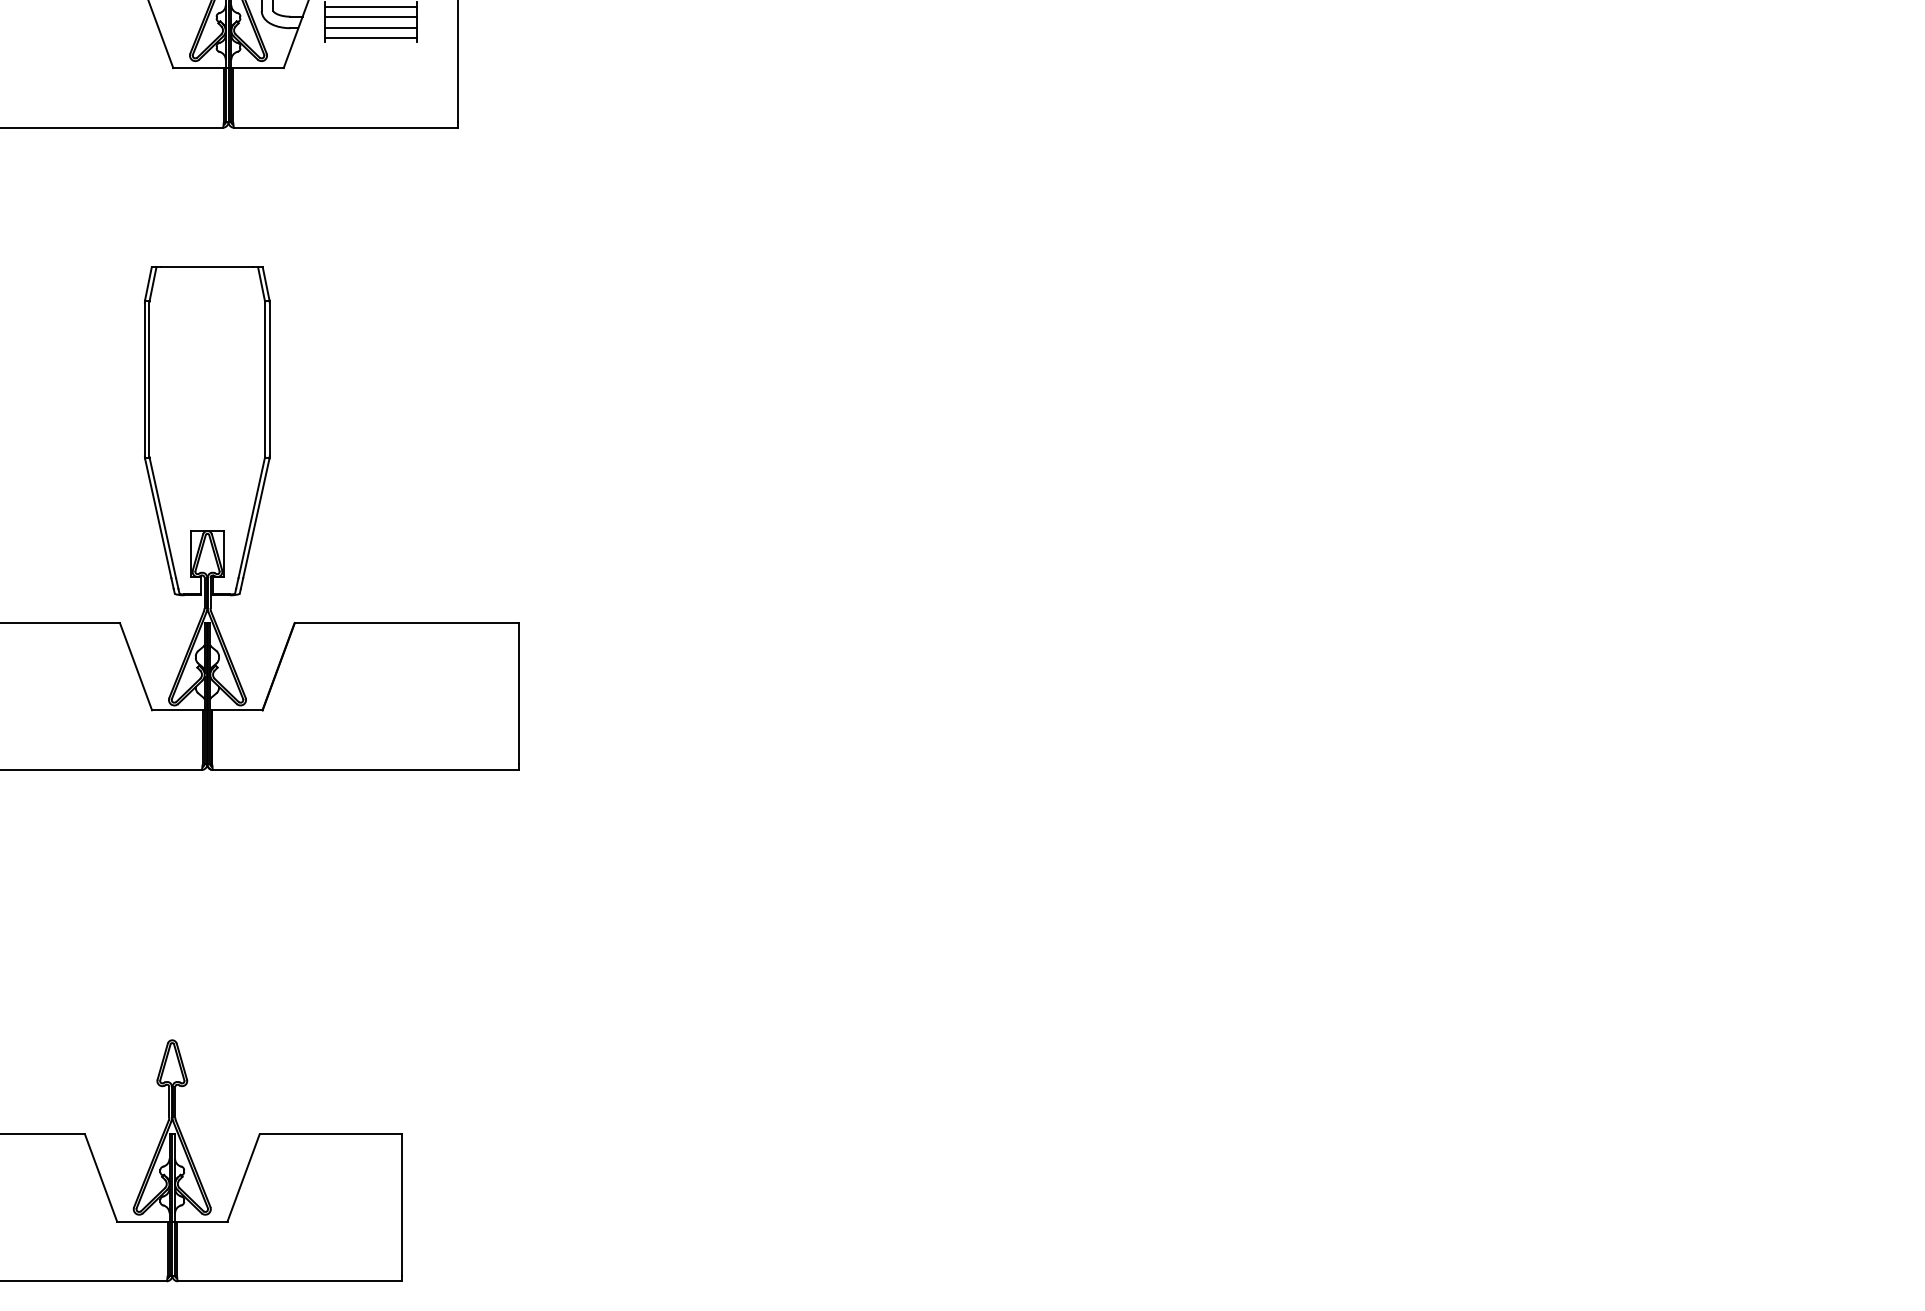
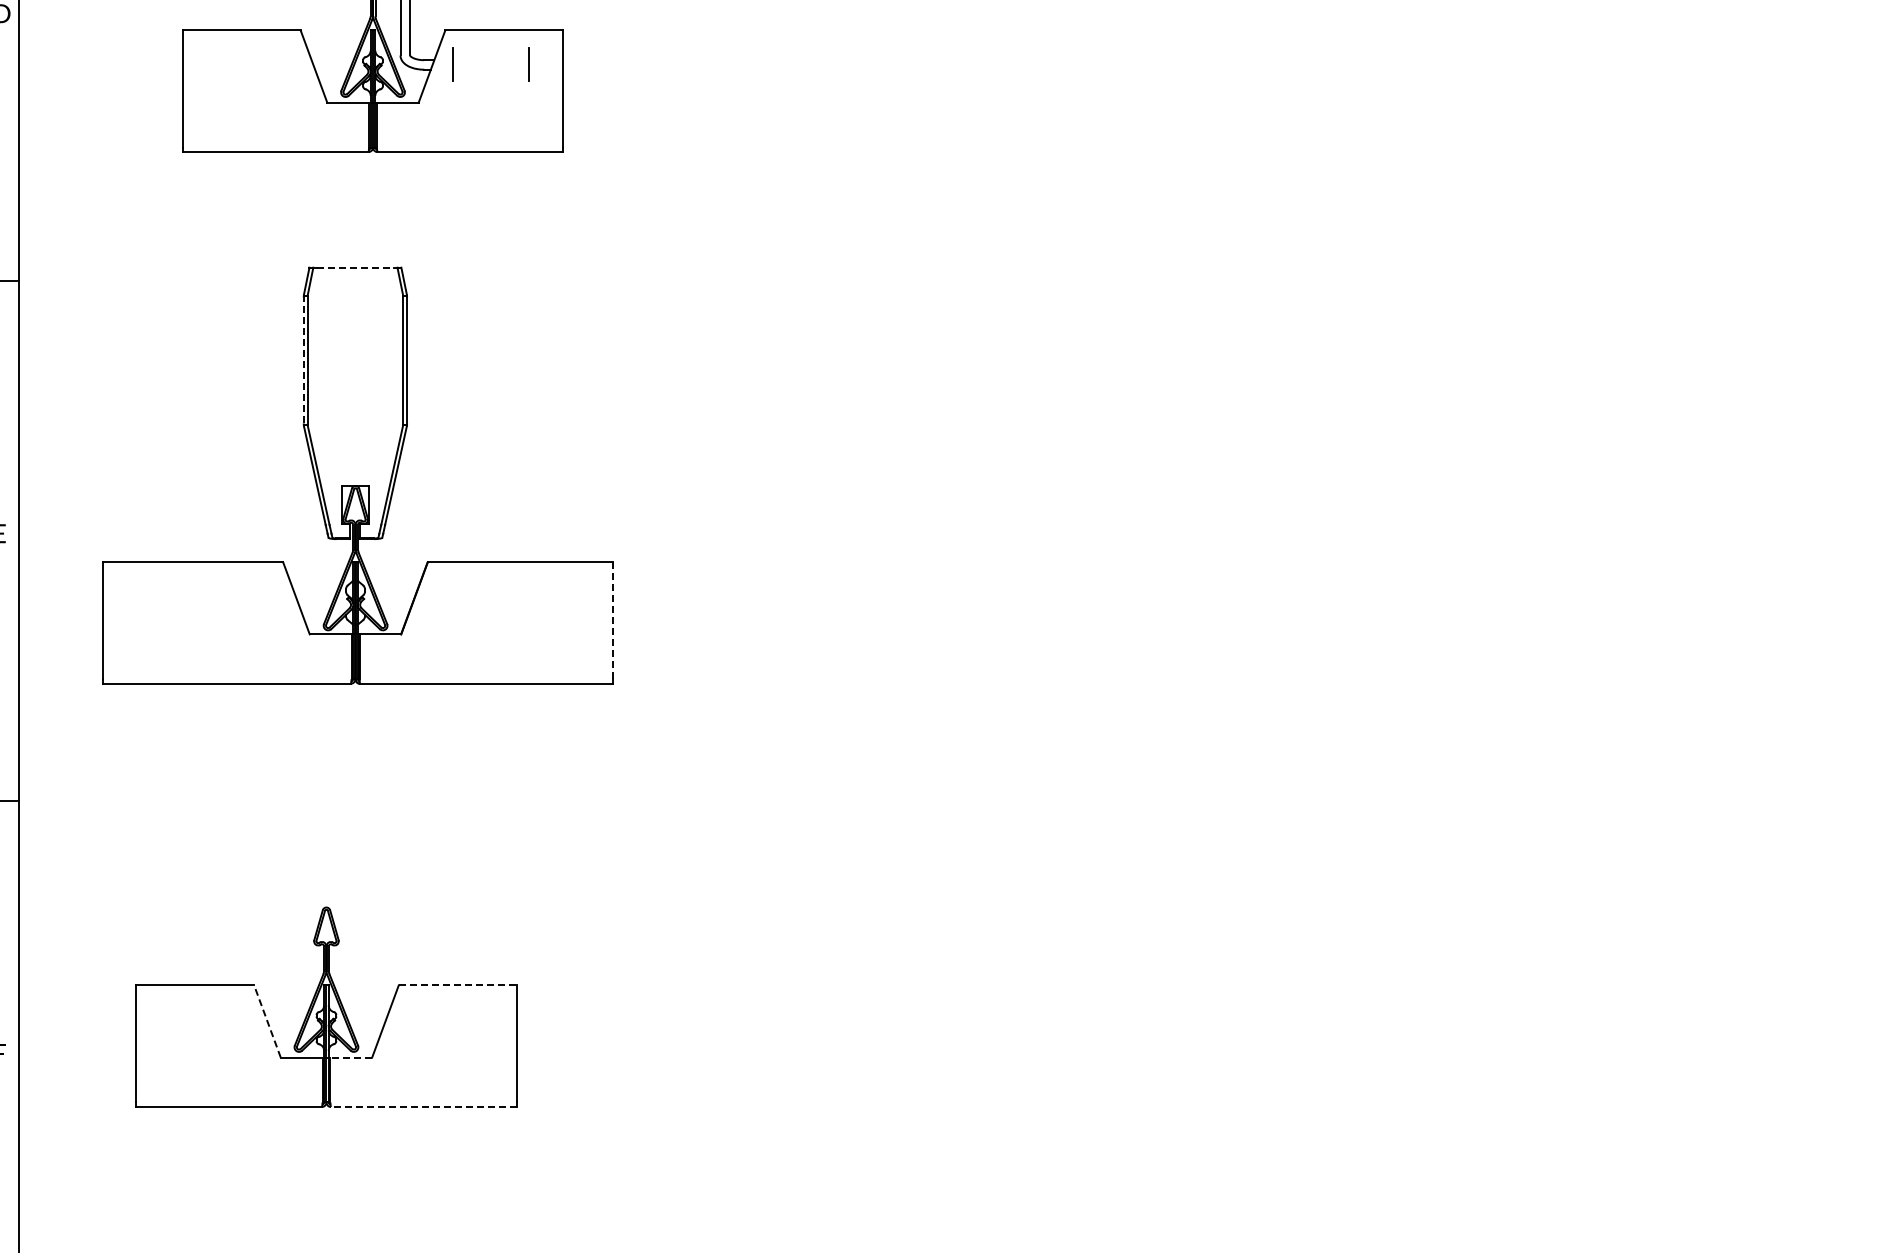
line: (370, 6) -> (490, 51), removed
line: (370, 17) -> (490, 60), removed
line: (370, 27) -> (490, 69), removed
line: (370, 37) -> (490, 77), removed
line: (207, 267) -> (355, 267), solid -> dashed
line: (144, 378) -> (303, 359), solid -> dashed
line: (519, 693) -> (613, 620), solid -> dashed
line: (330, 1134) -> (457, 985), solid -> dashed
line: (101, 1177) -> (267, 1021), solid -> dashed
line: (202, 1221) -> (351, 1057), solid -> dashed
line: (289, 1281) -> (423, 1107), solid -> dashed

